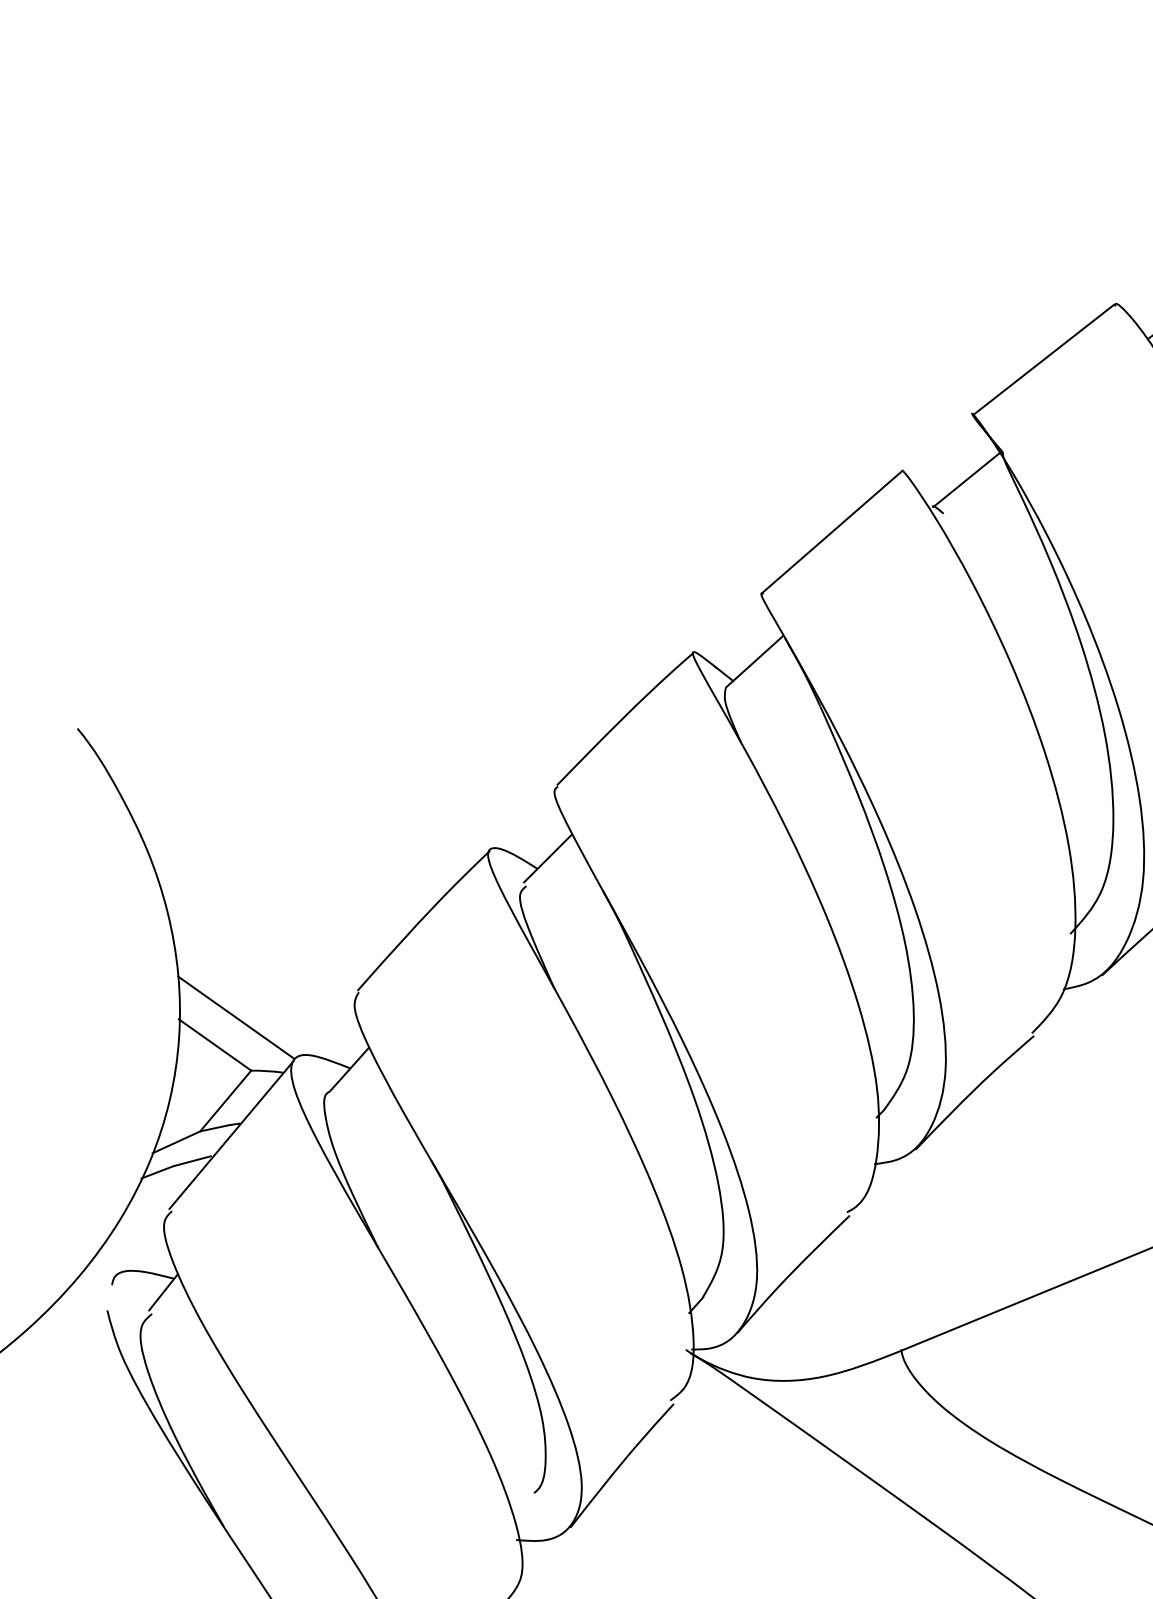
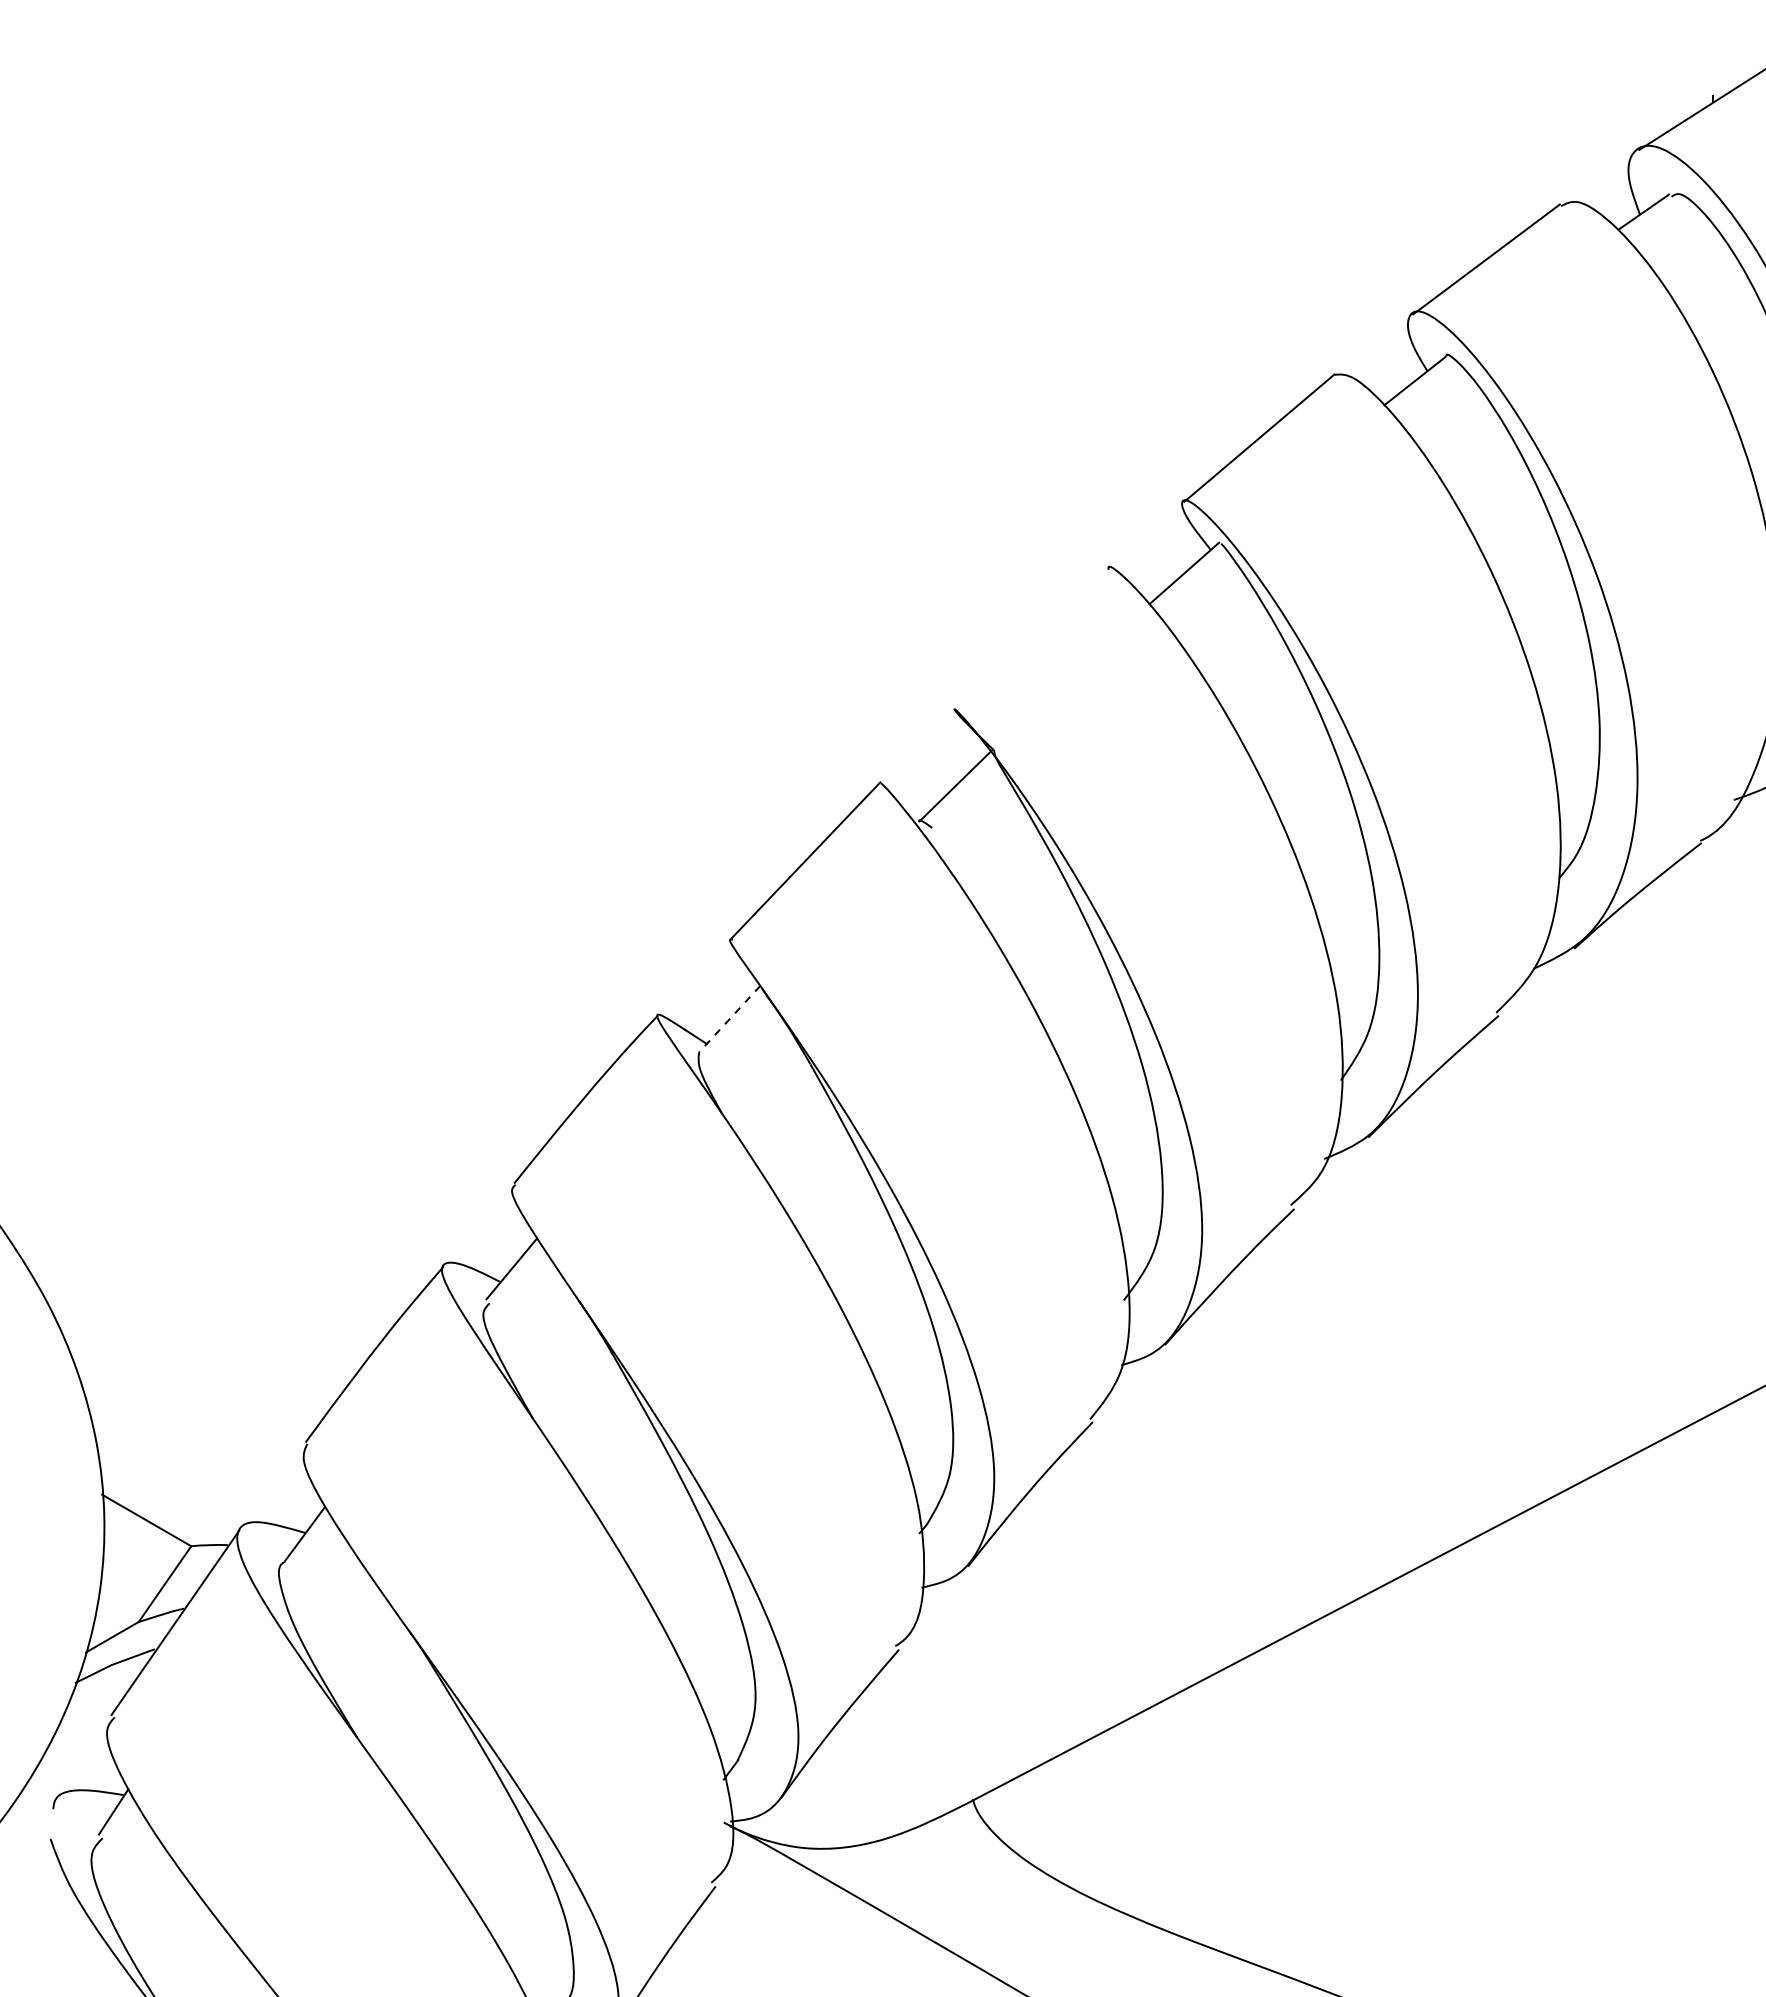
line: (1042, 360) -> (1030, 639), removed
line: (754, 661) -> (729, 1019), solid -> dashed
line: (235, 1017) -> (167, 1486), removed

